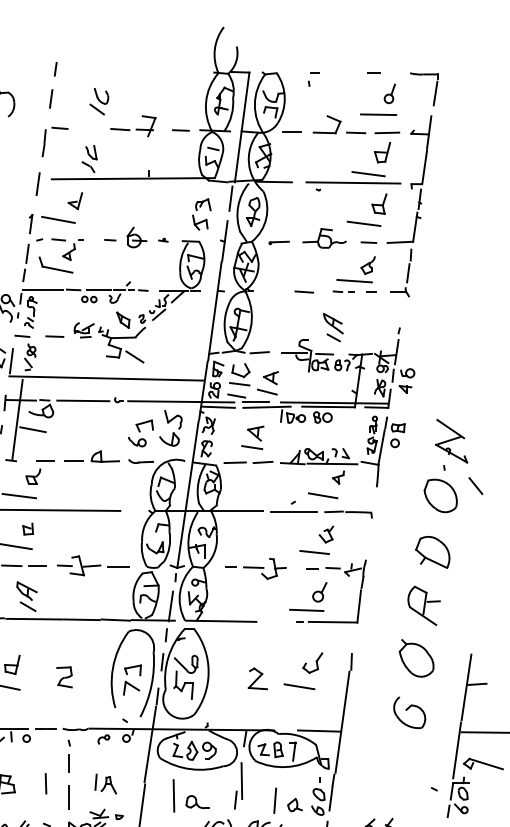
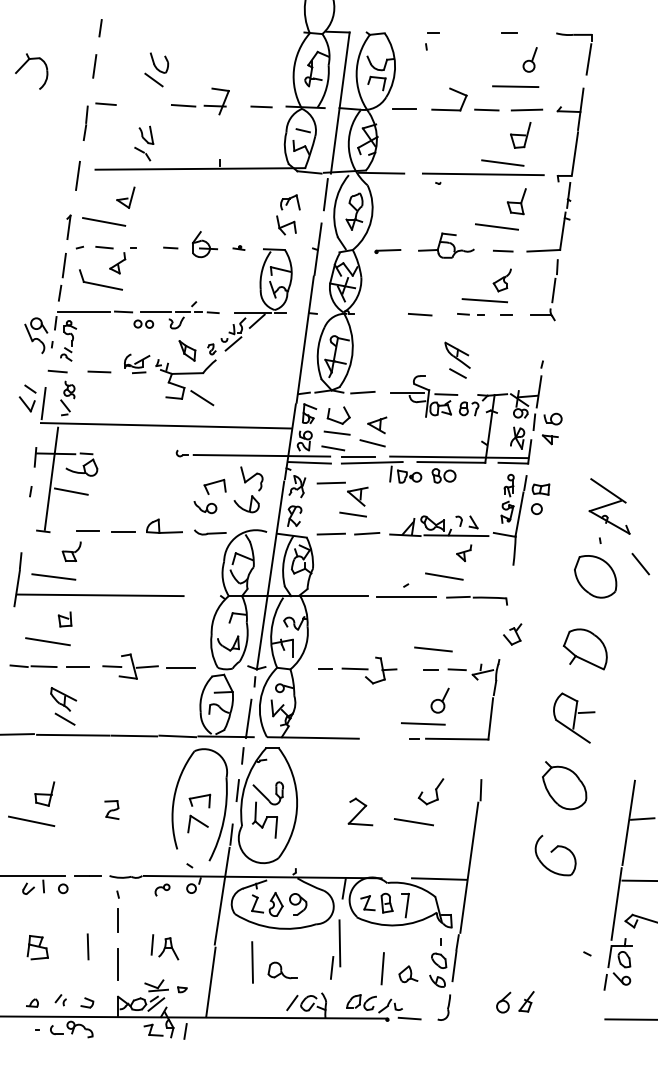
line: (82, 400) -> (135, 454), removed
line: (234, 422) -> (330, 482), added
part: (326, 534) -> (512, 634), moved
part: (64, 676) -> (111, 809), size x0.7

